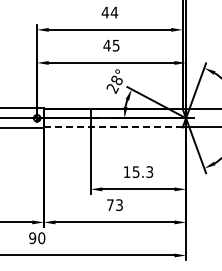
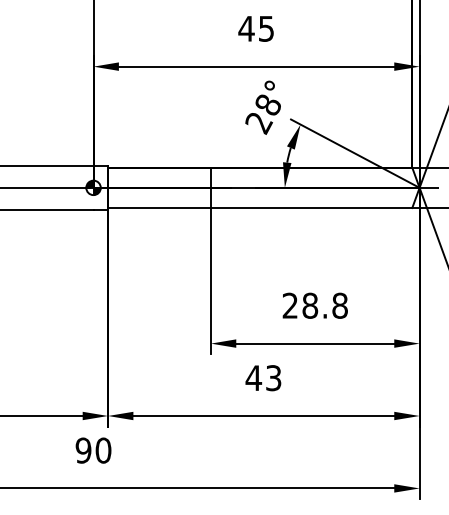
line: (112, 127) -> (258, 208), dashed -> solid
text: (138, 171) -> (315, 304), 15.3 -> 28.8
text: (110, 204) -> (254, 376), 73 -> 43

